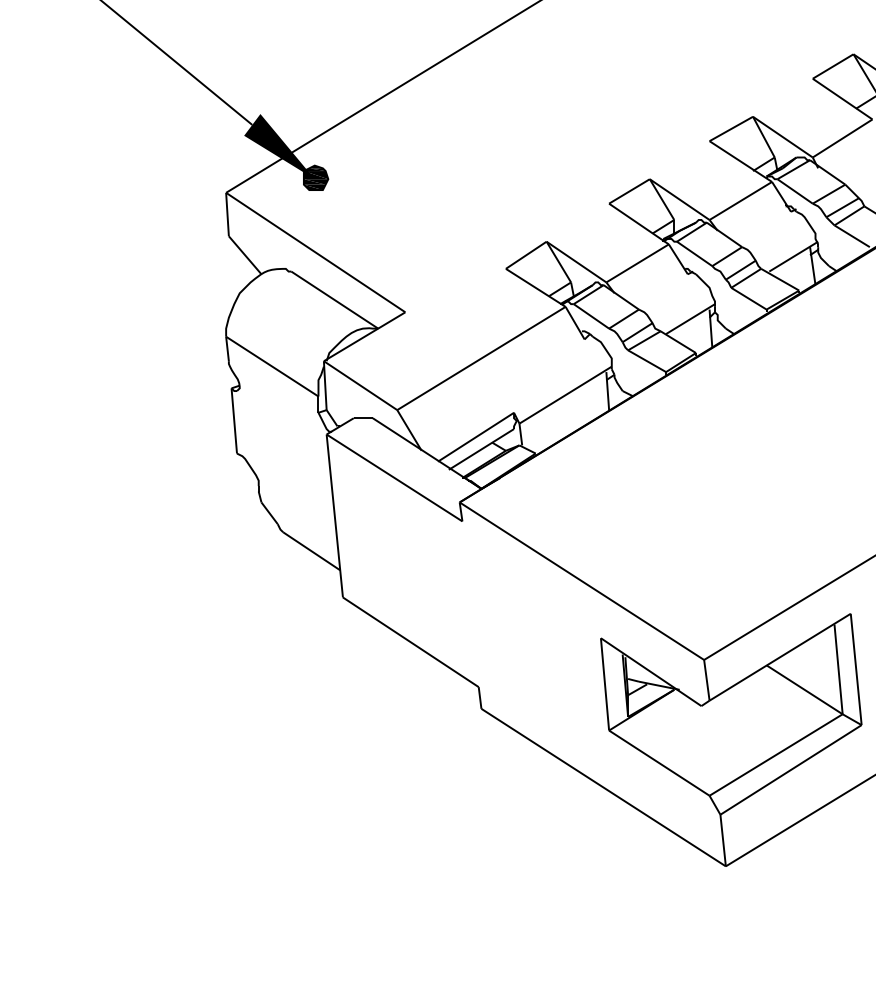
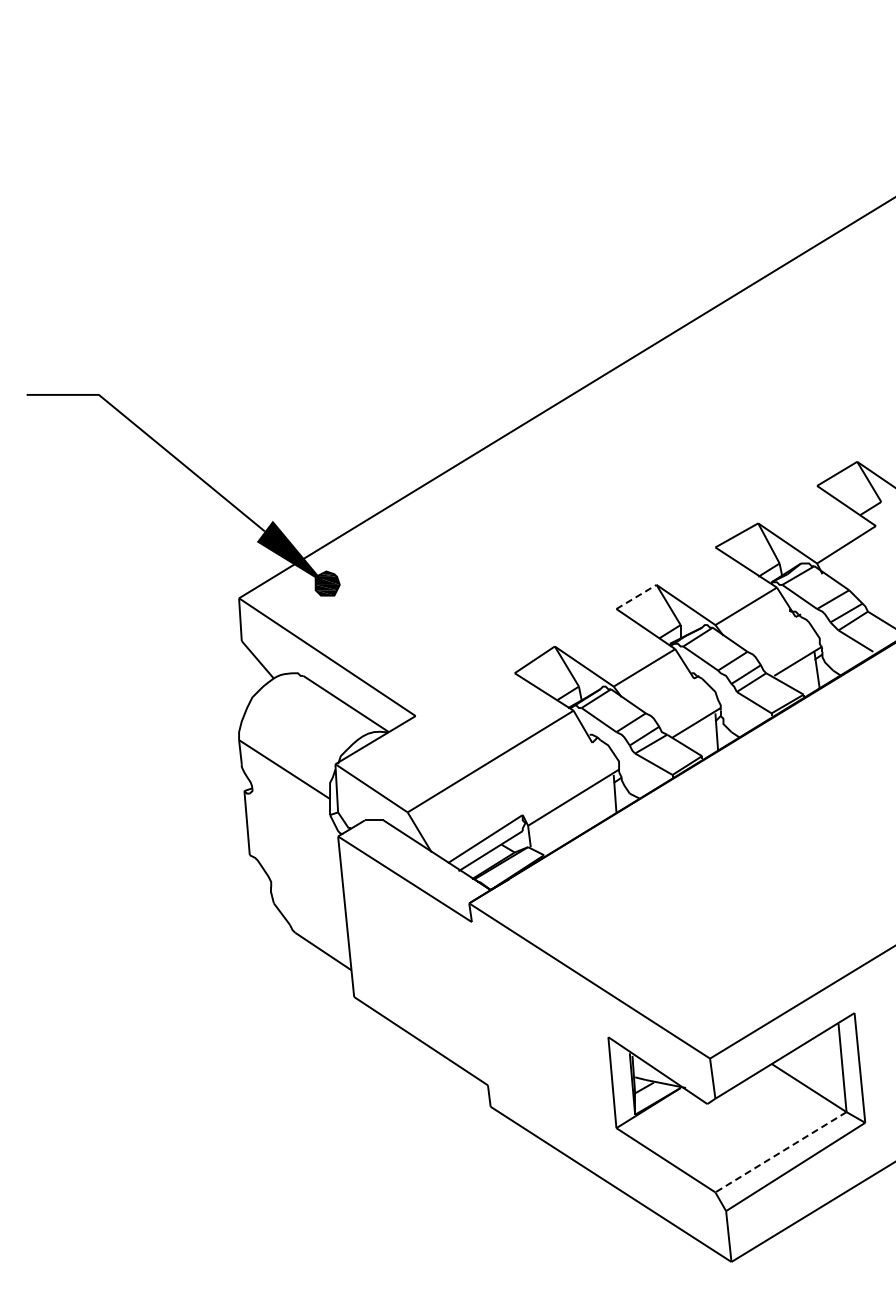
line: (629, 190) -> (636, 596), solid -> dashed
line: (775, 755) -> (780, 1152), solid -> dashed

